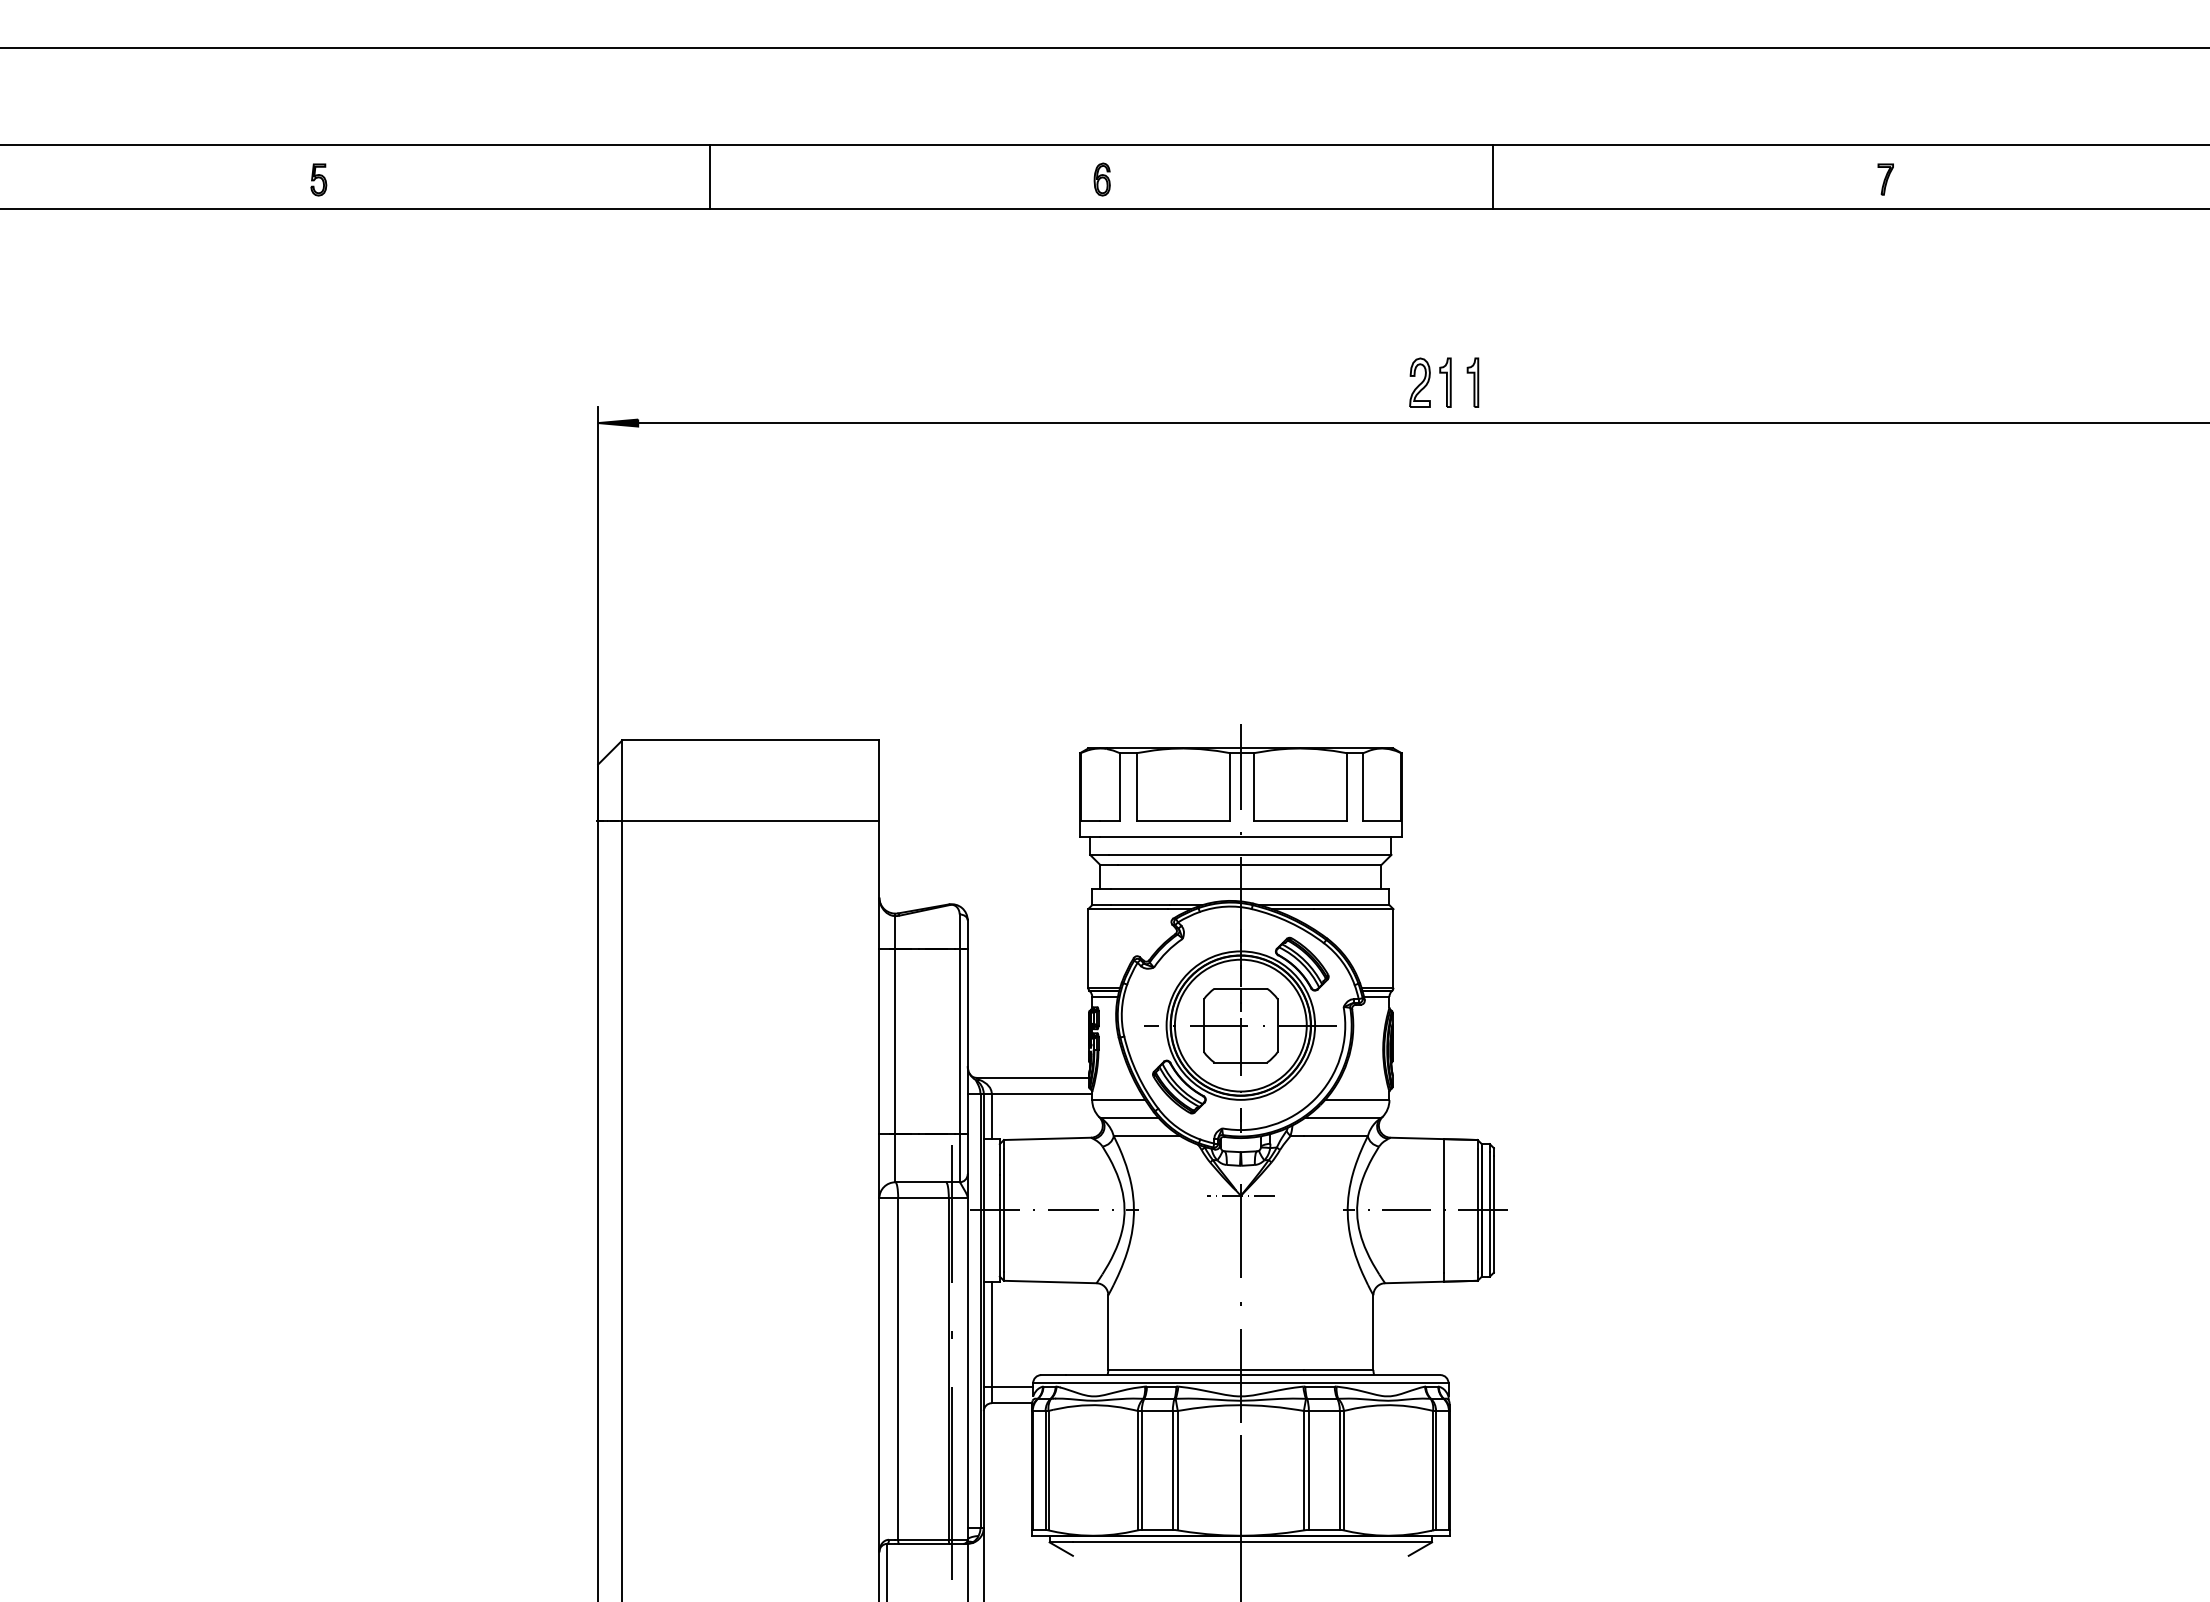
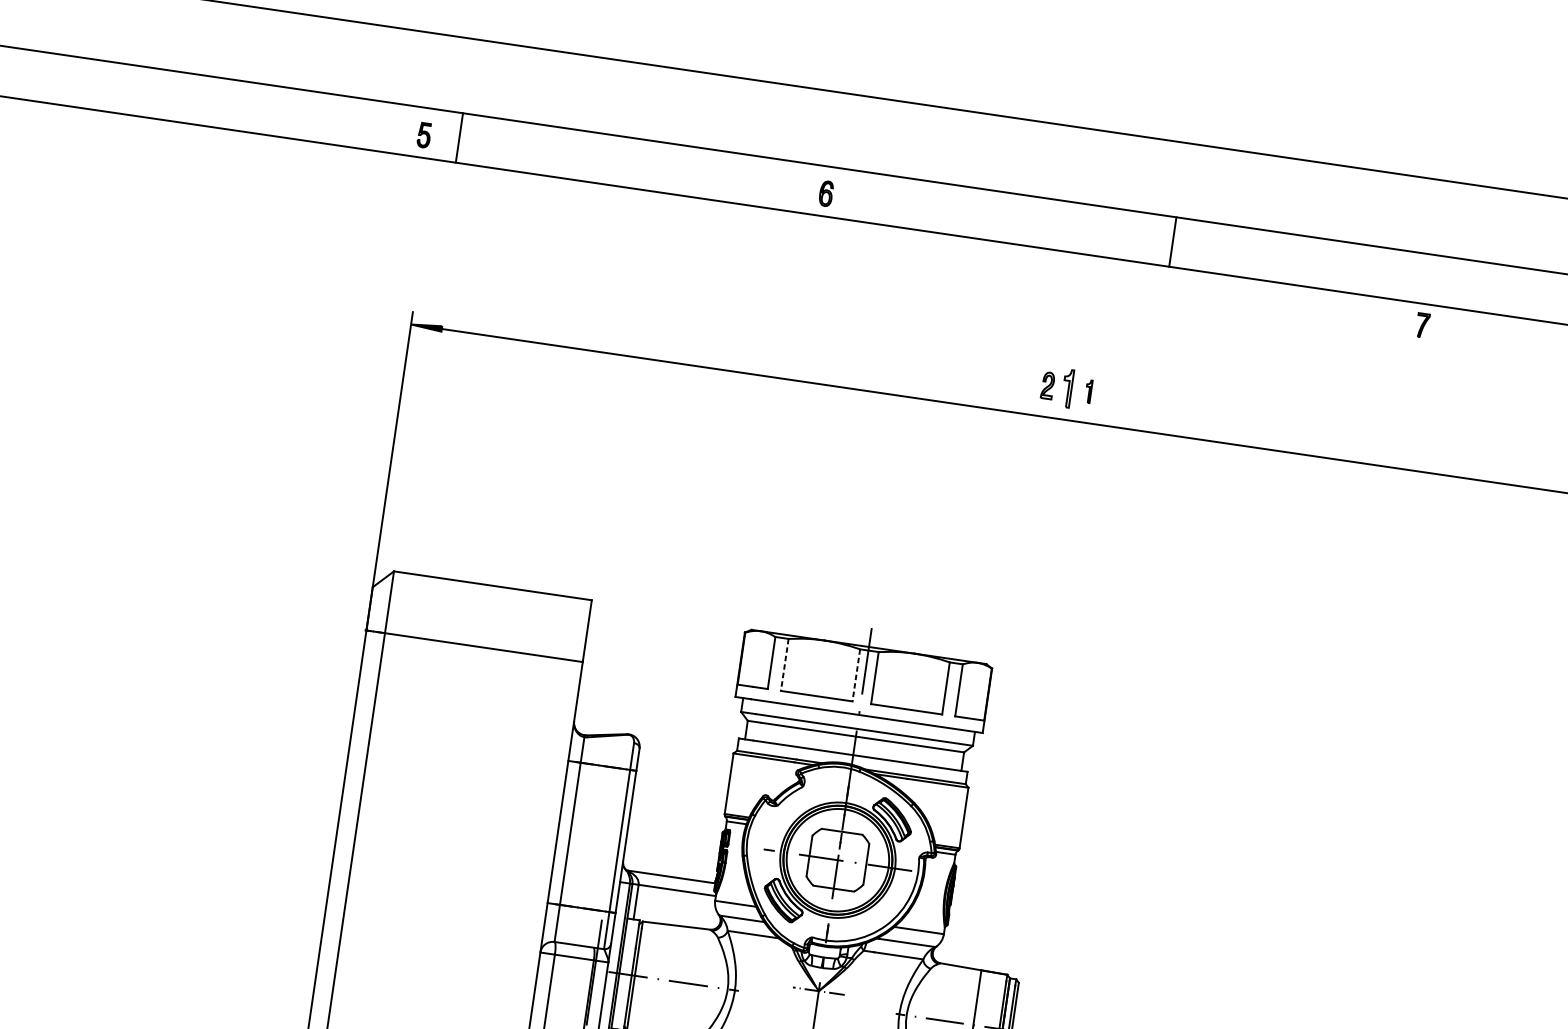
line: (710, 176) -> (459, 137), moved
line: (1493, 176) -> (1172, 241), moved
part: (318, 179) -> (424, 135), moved
part: (1885, 179) -> (1422, 325), moved
part: (1419, 382) -> (1047, 385), size x0.7
part: (1472, 382) -> (1088, 391), size x0.6
line: (1136, 786) -> (784, 664), solid -> dashed
line: (1229, 786) -> (856, 674), solid -> dashed

